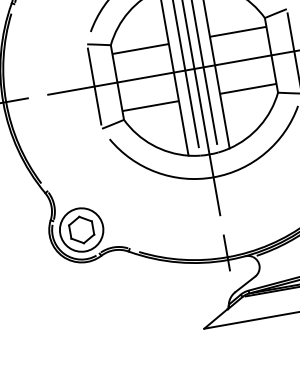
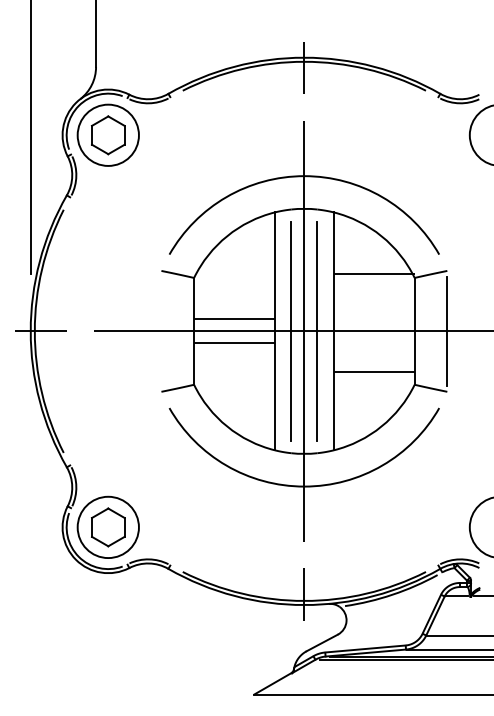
line: (237, 31) -> (373, 273), moved
line: (140, 49) -> (234, 318), moved
line: (94, 85) -> (161, 330), removed
line: (150, 106) -> (234, 343), moved

